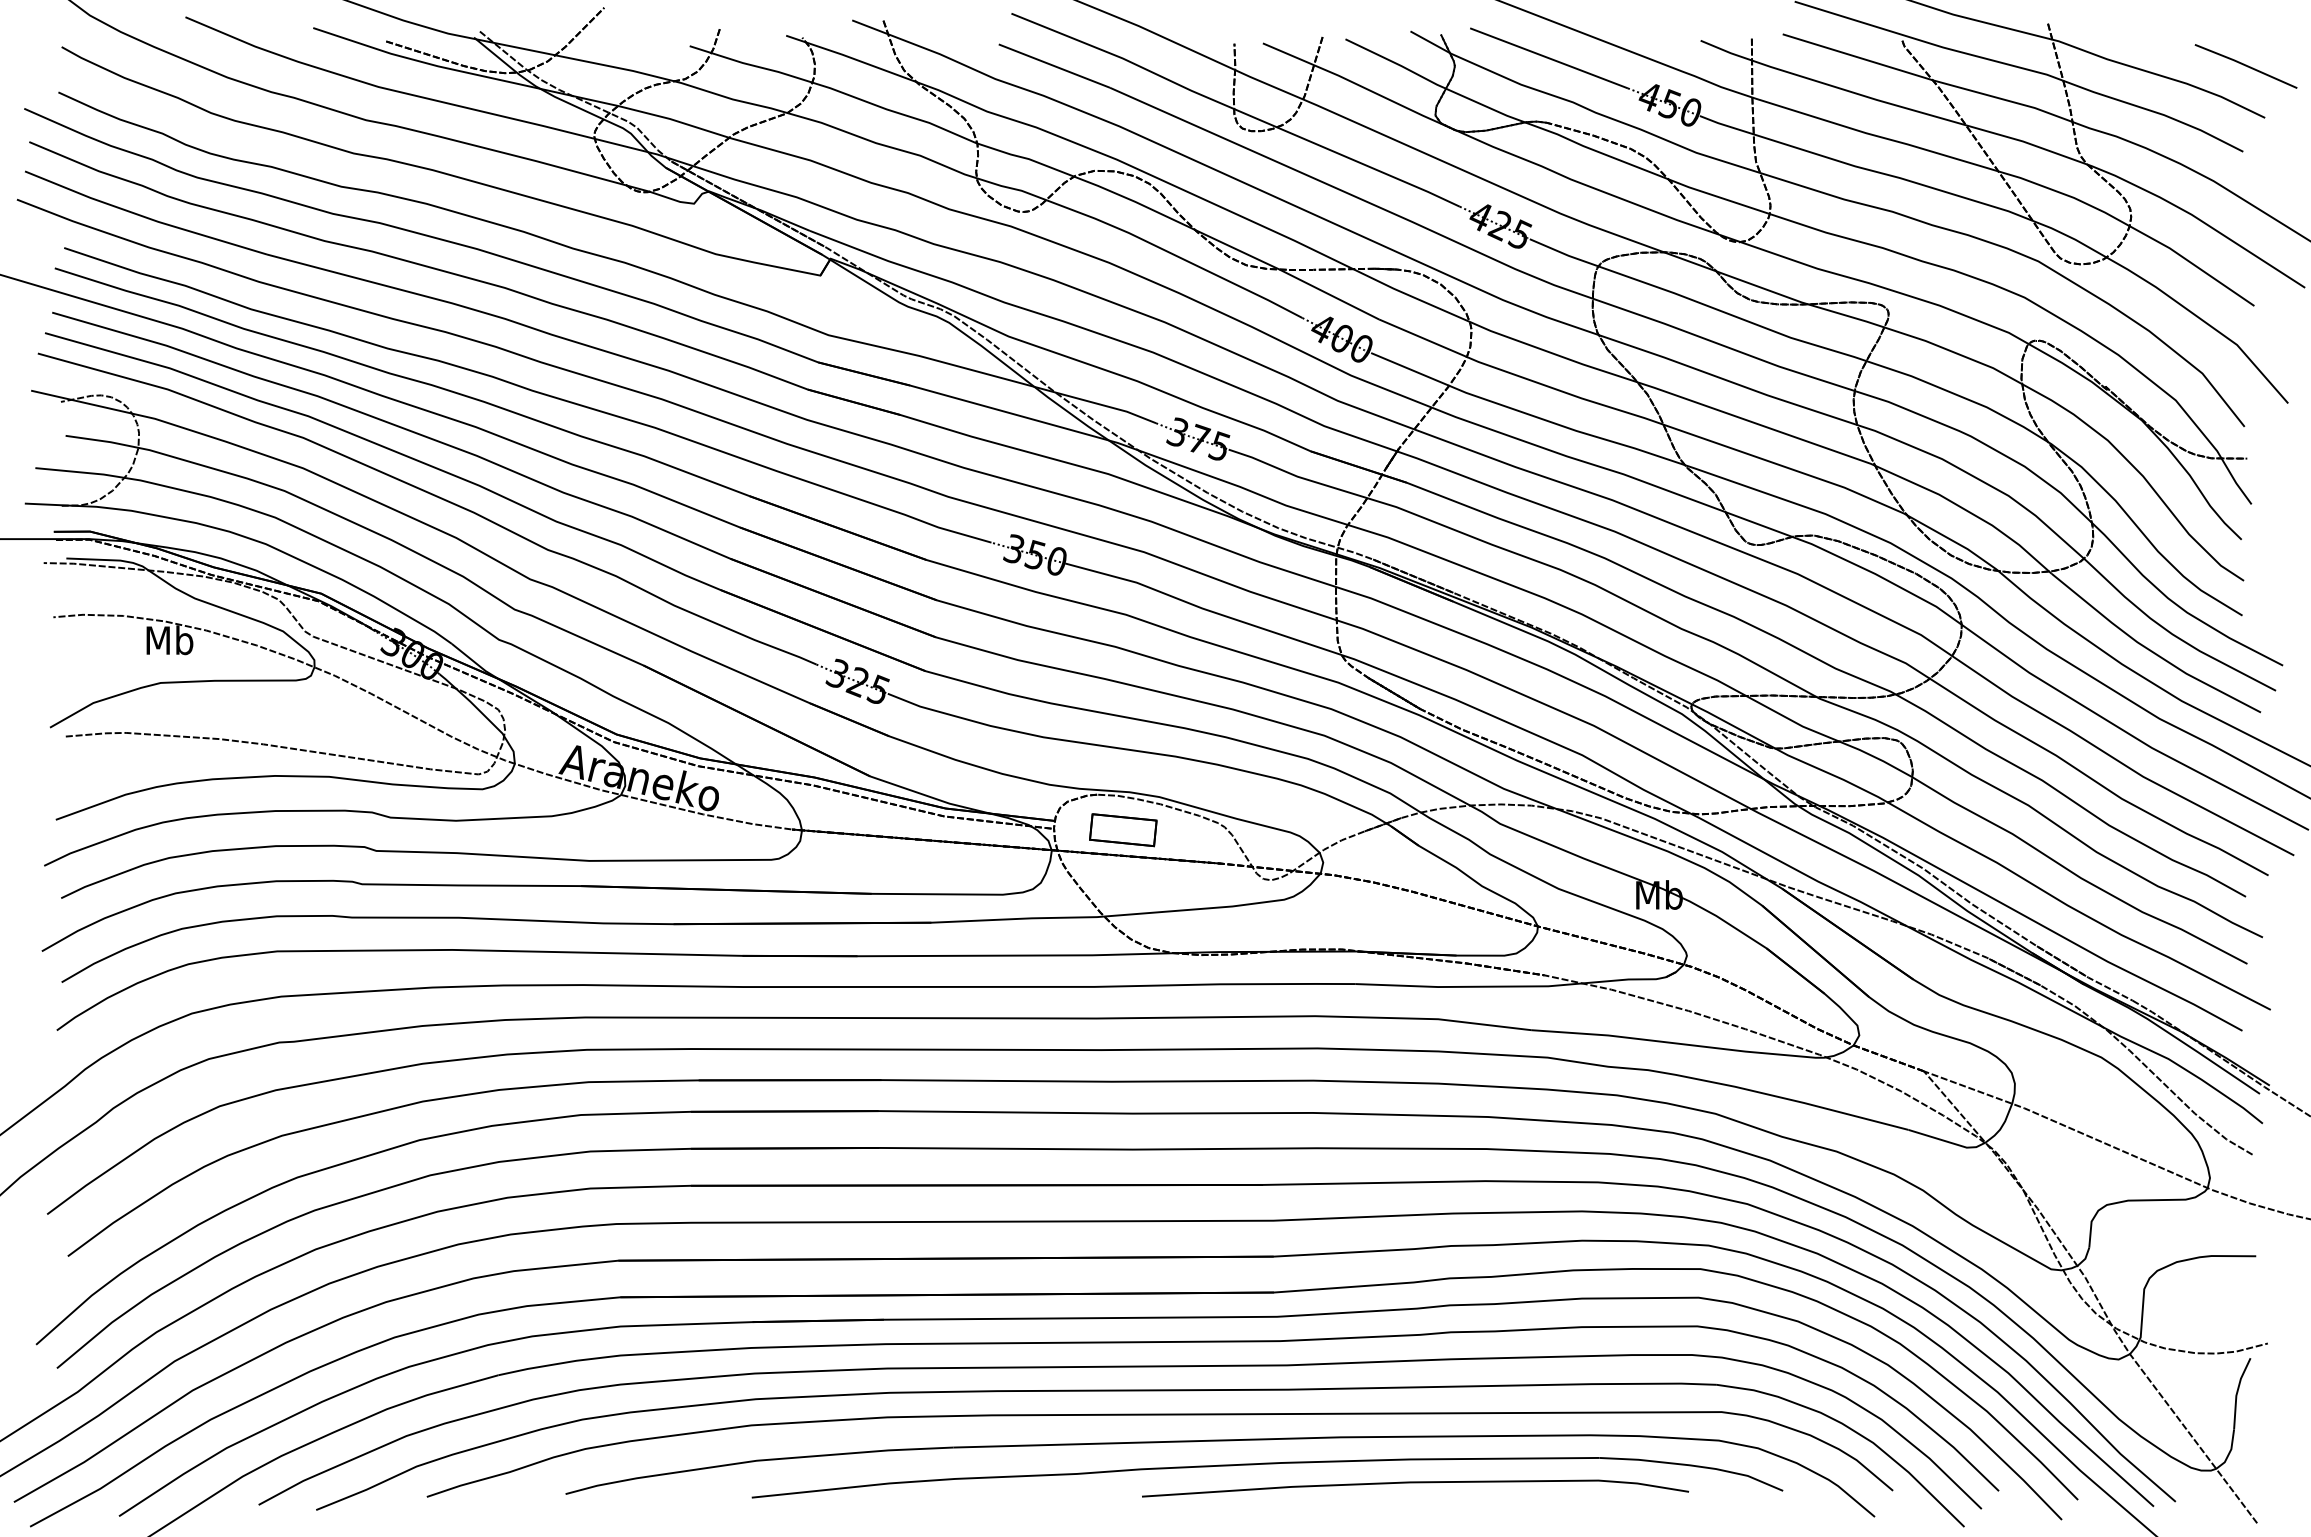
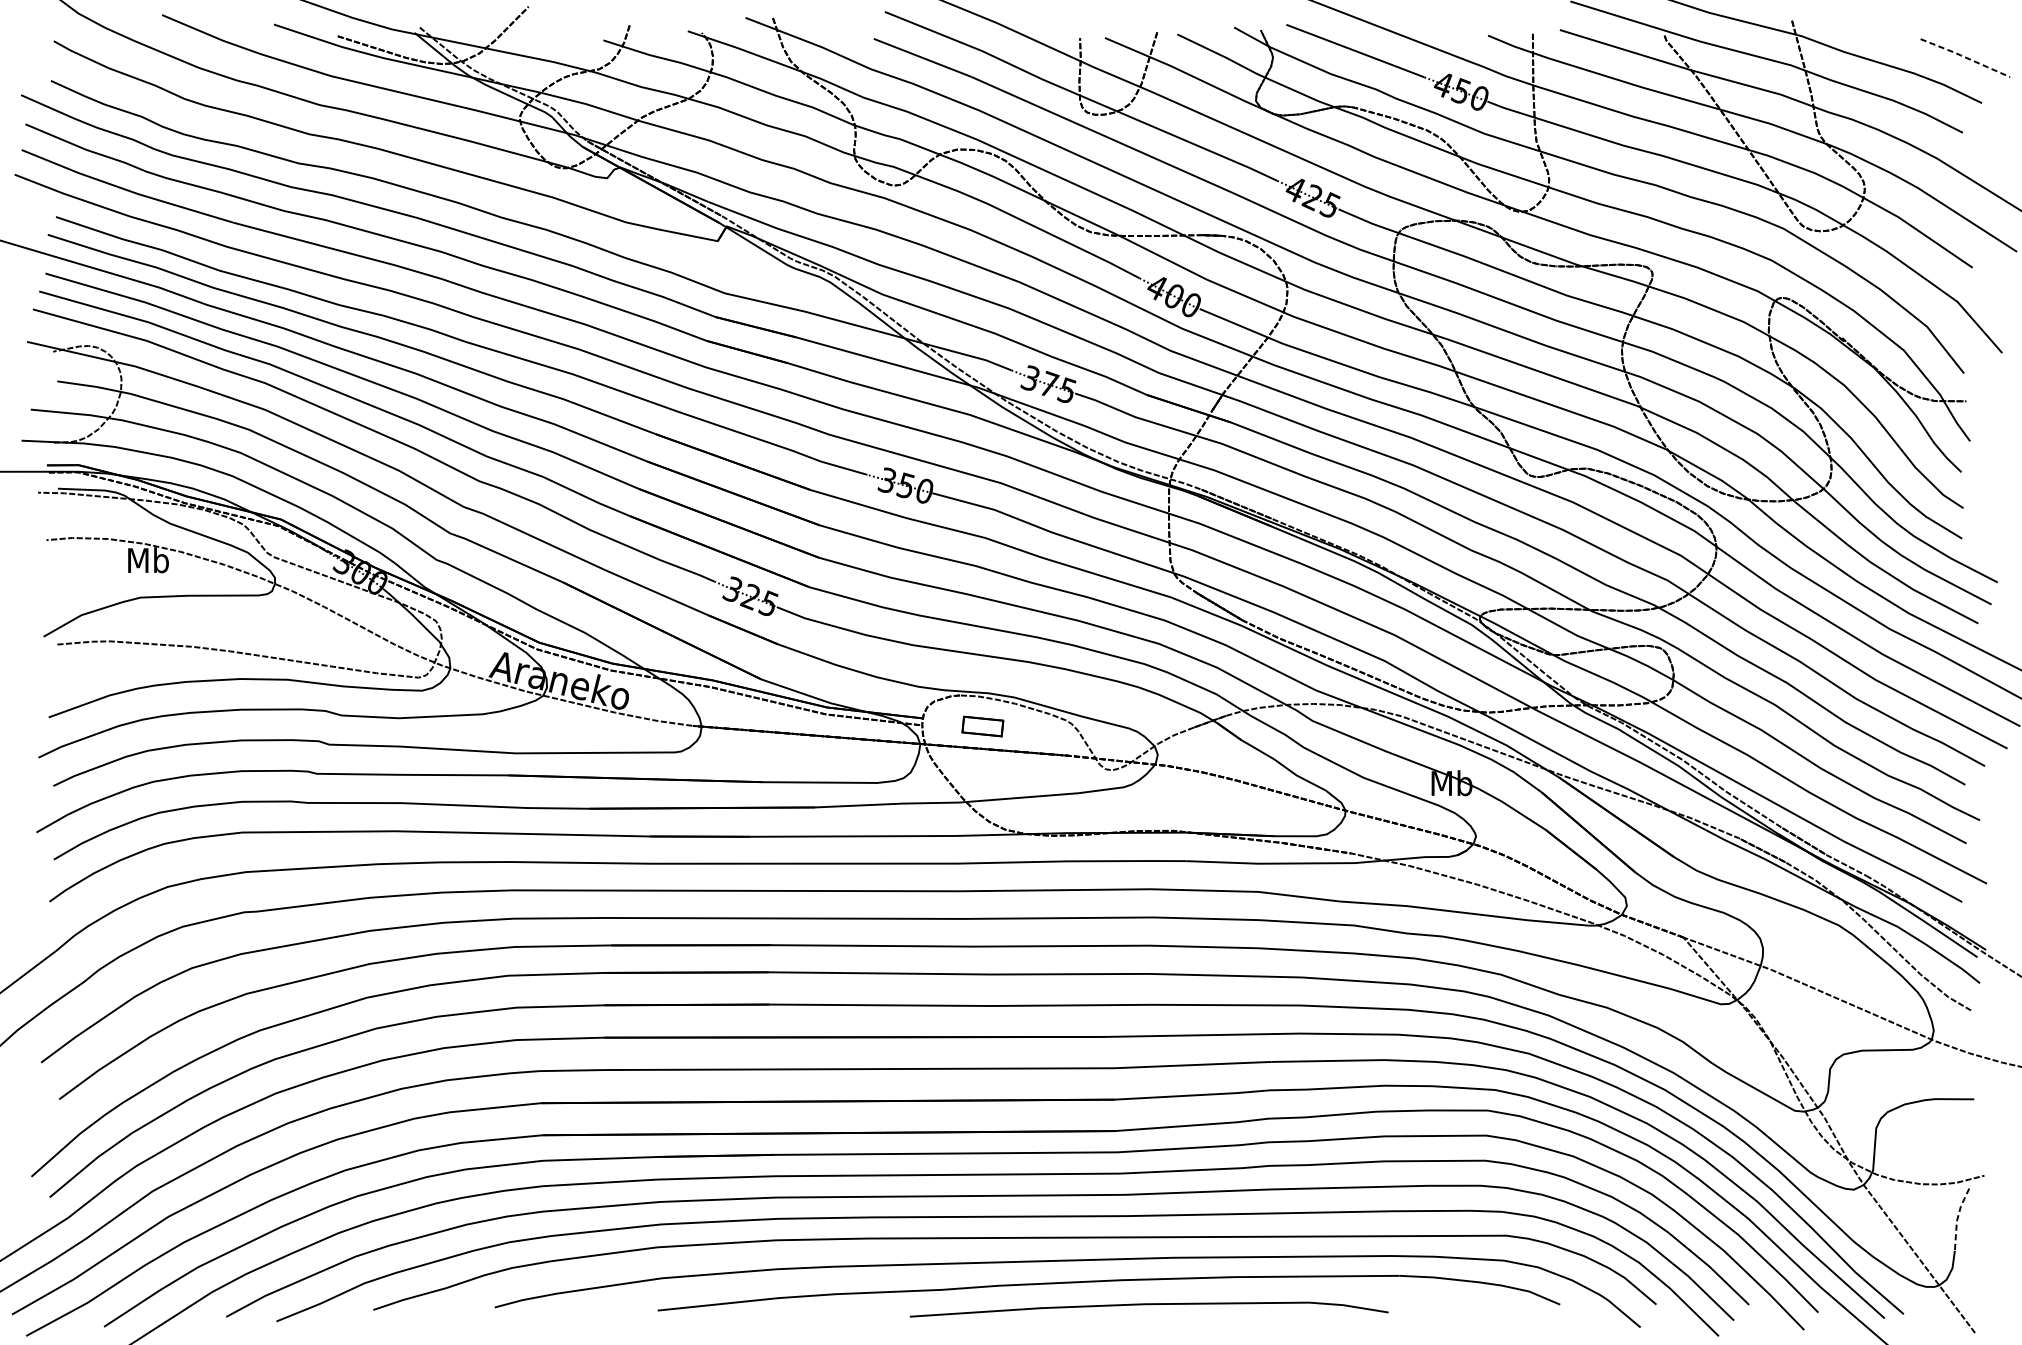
line: (2246, 65) -> (1965, 57), solid -> dashed
part: (1123, 830) -> (982, 726), size x0.7
line: (2237, 1392) -> (1957, 1218), solid -> dashed
curve: (1415, 1483) -> (1149, 1305), moved

